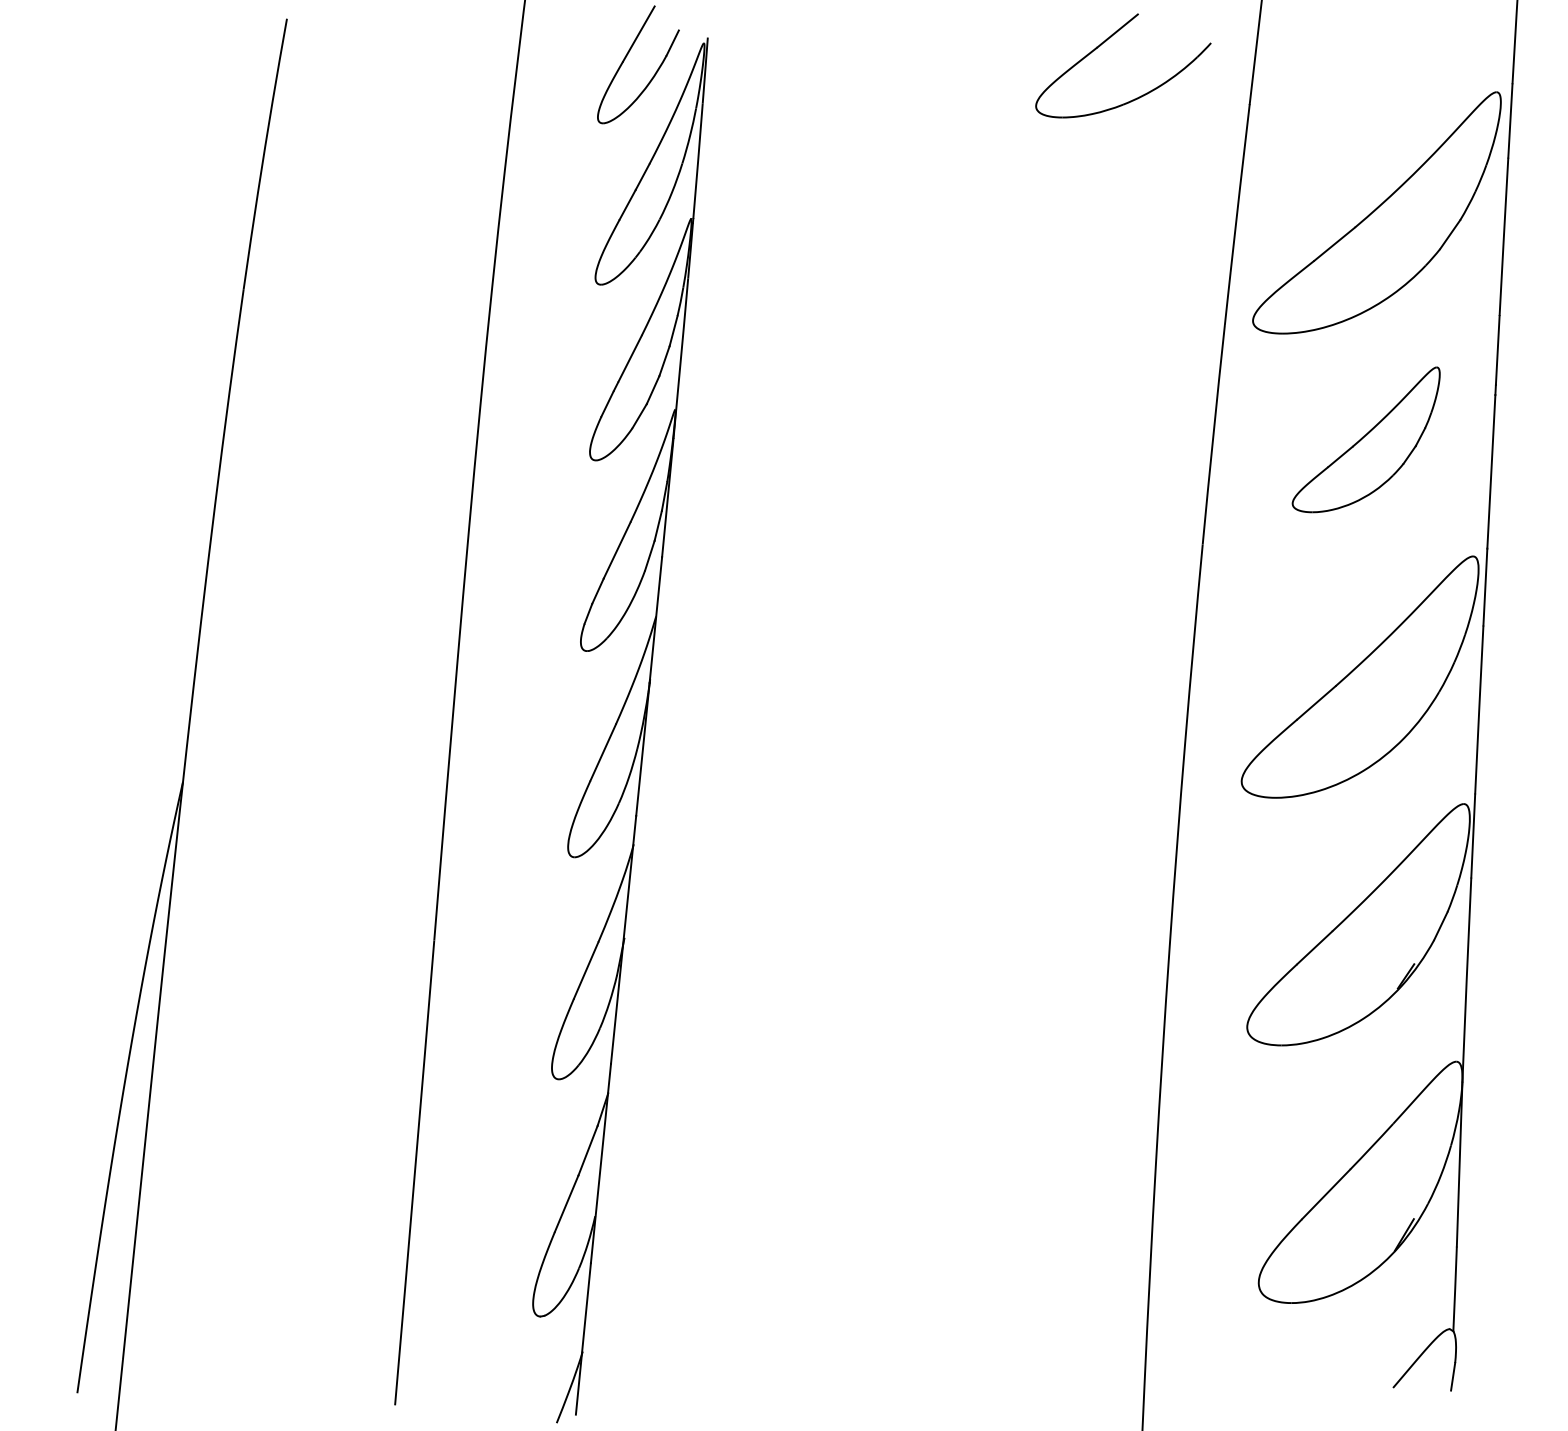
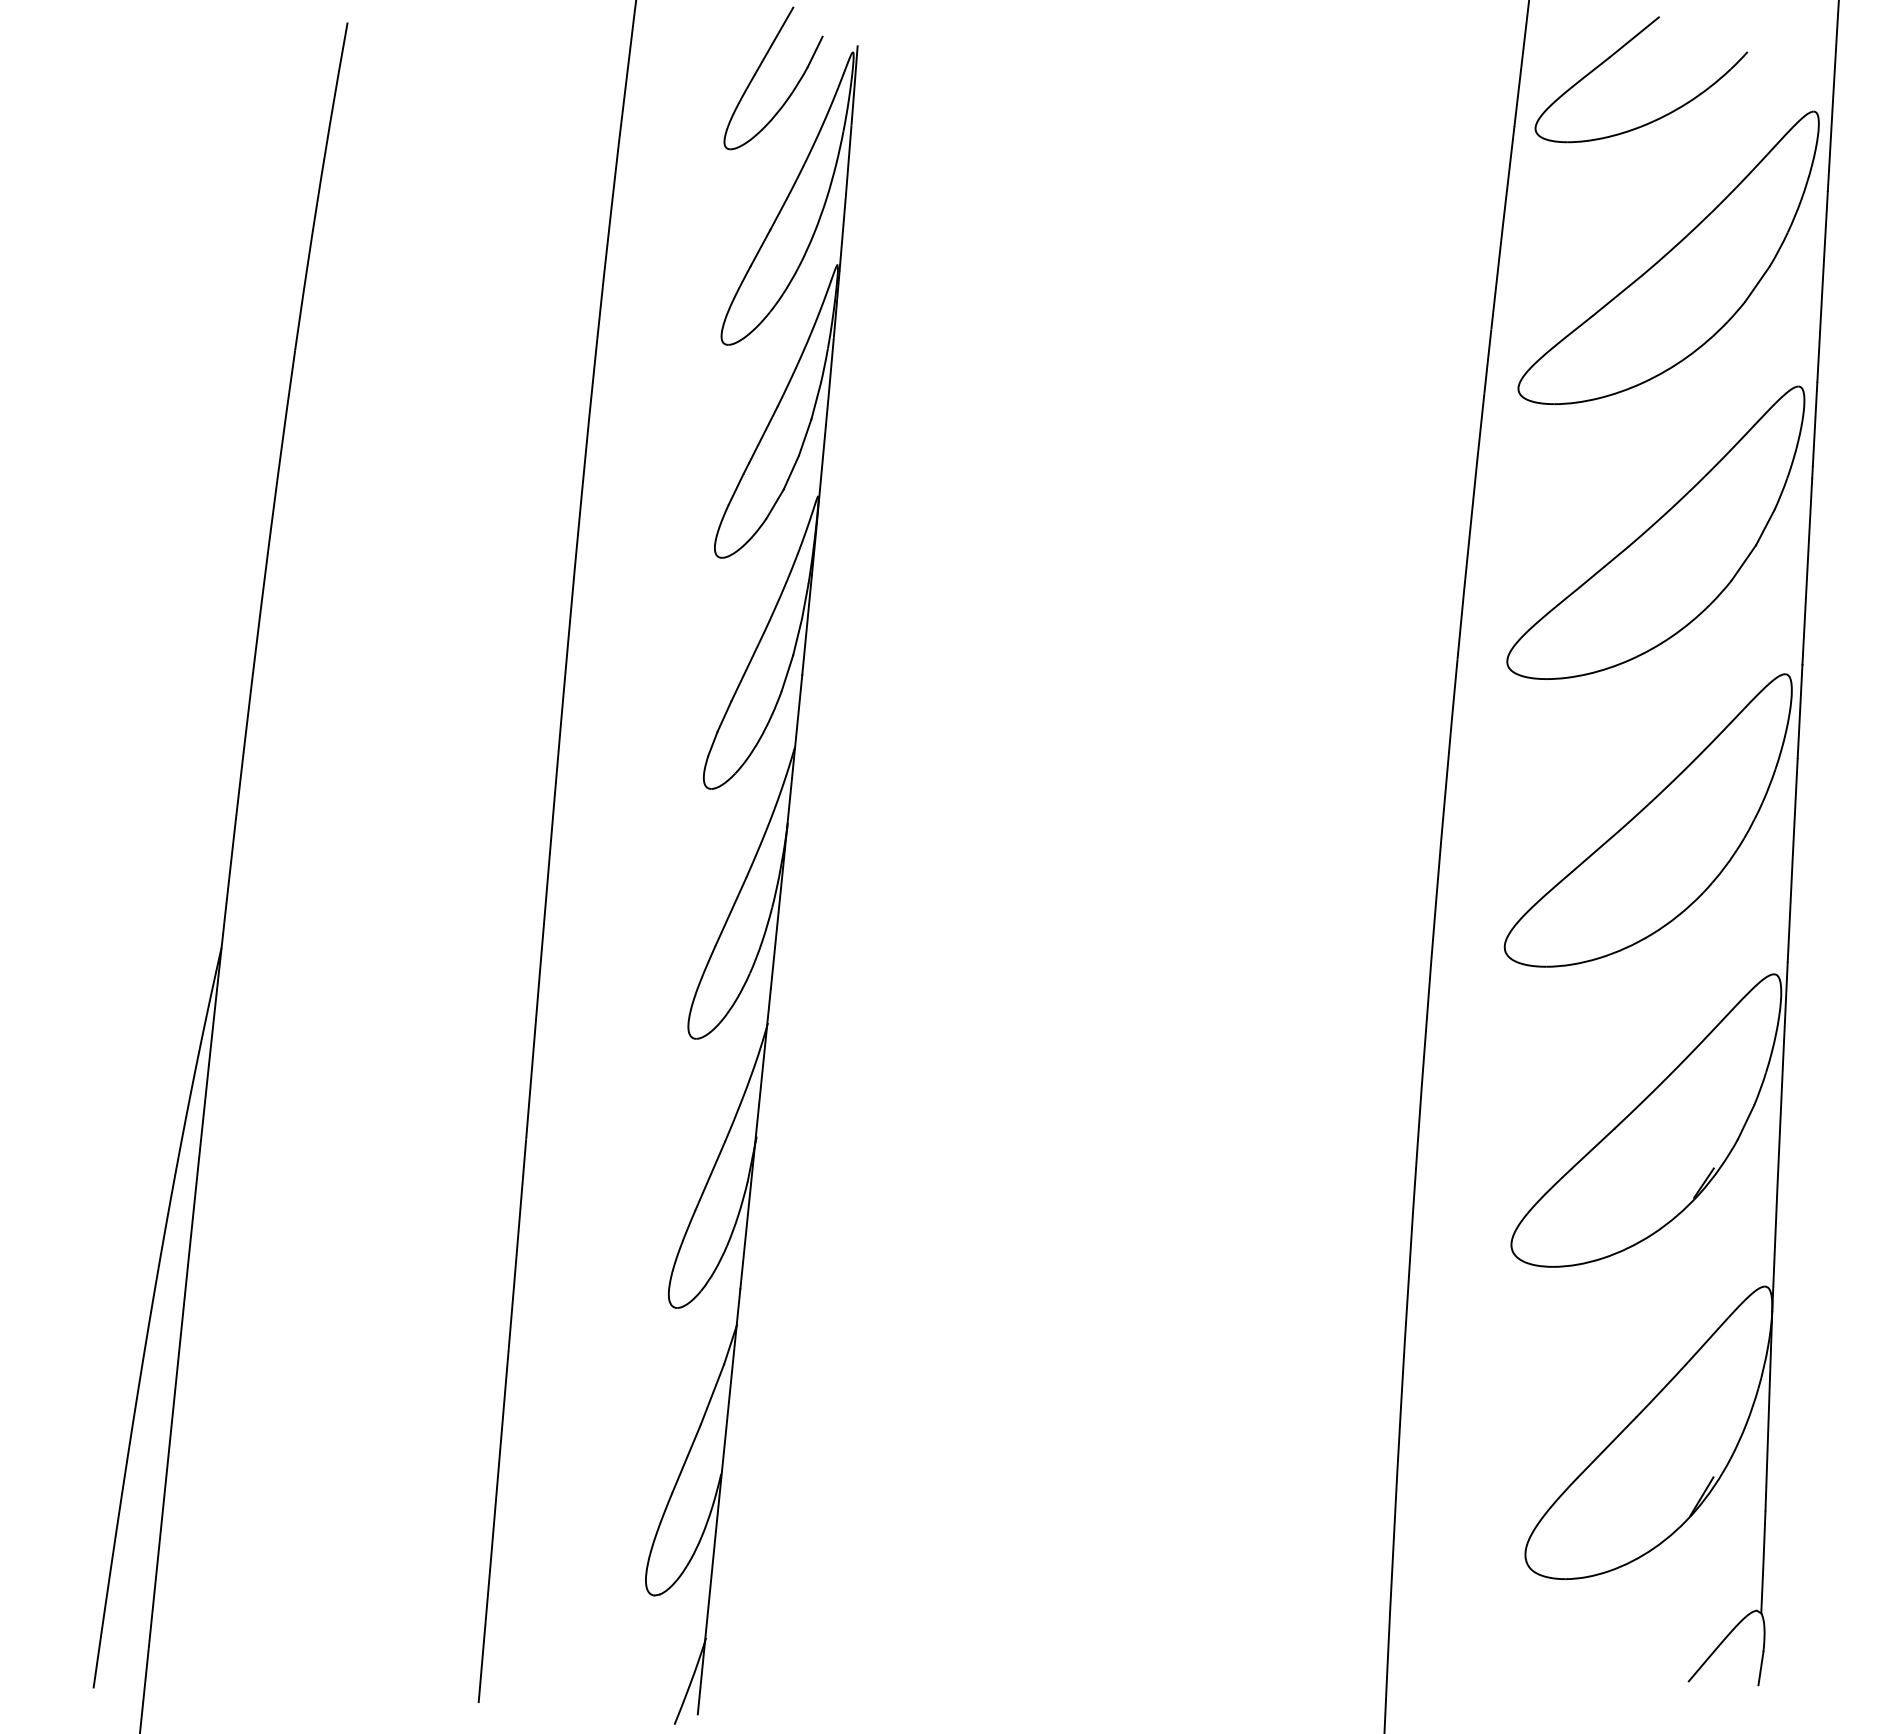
part: (1105, 42) -> (1619, 51), moved
part: (1365, 439) -> (1654, 532), size x1.67

